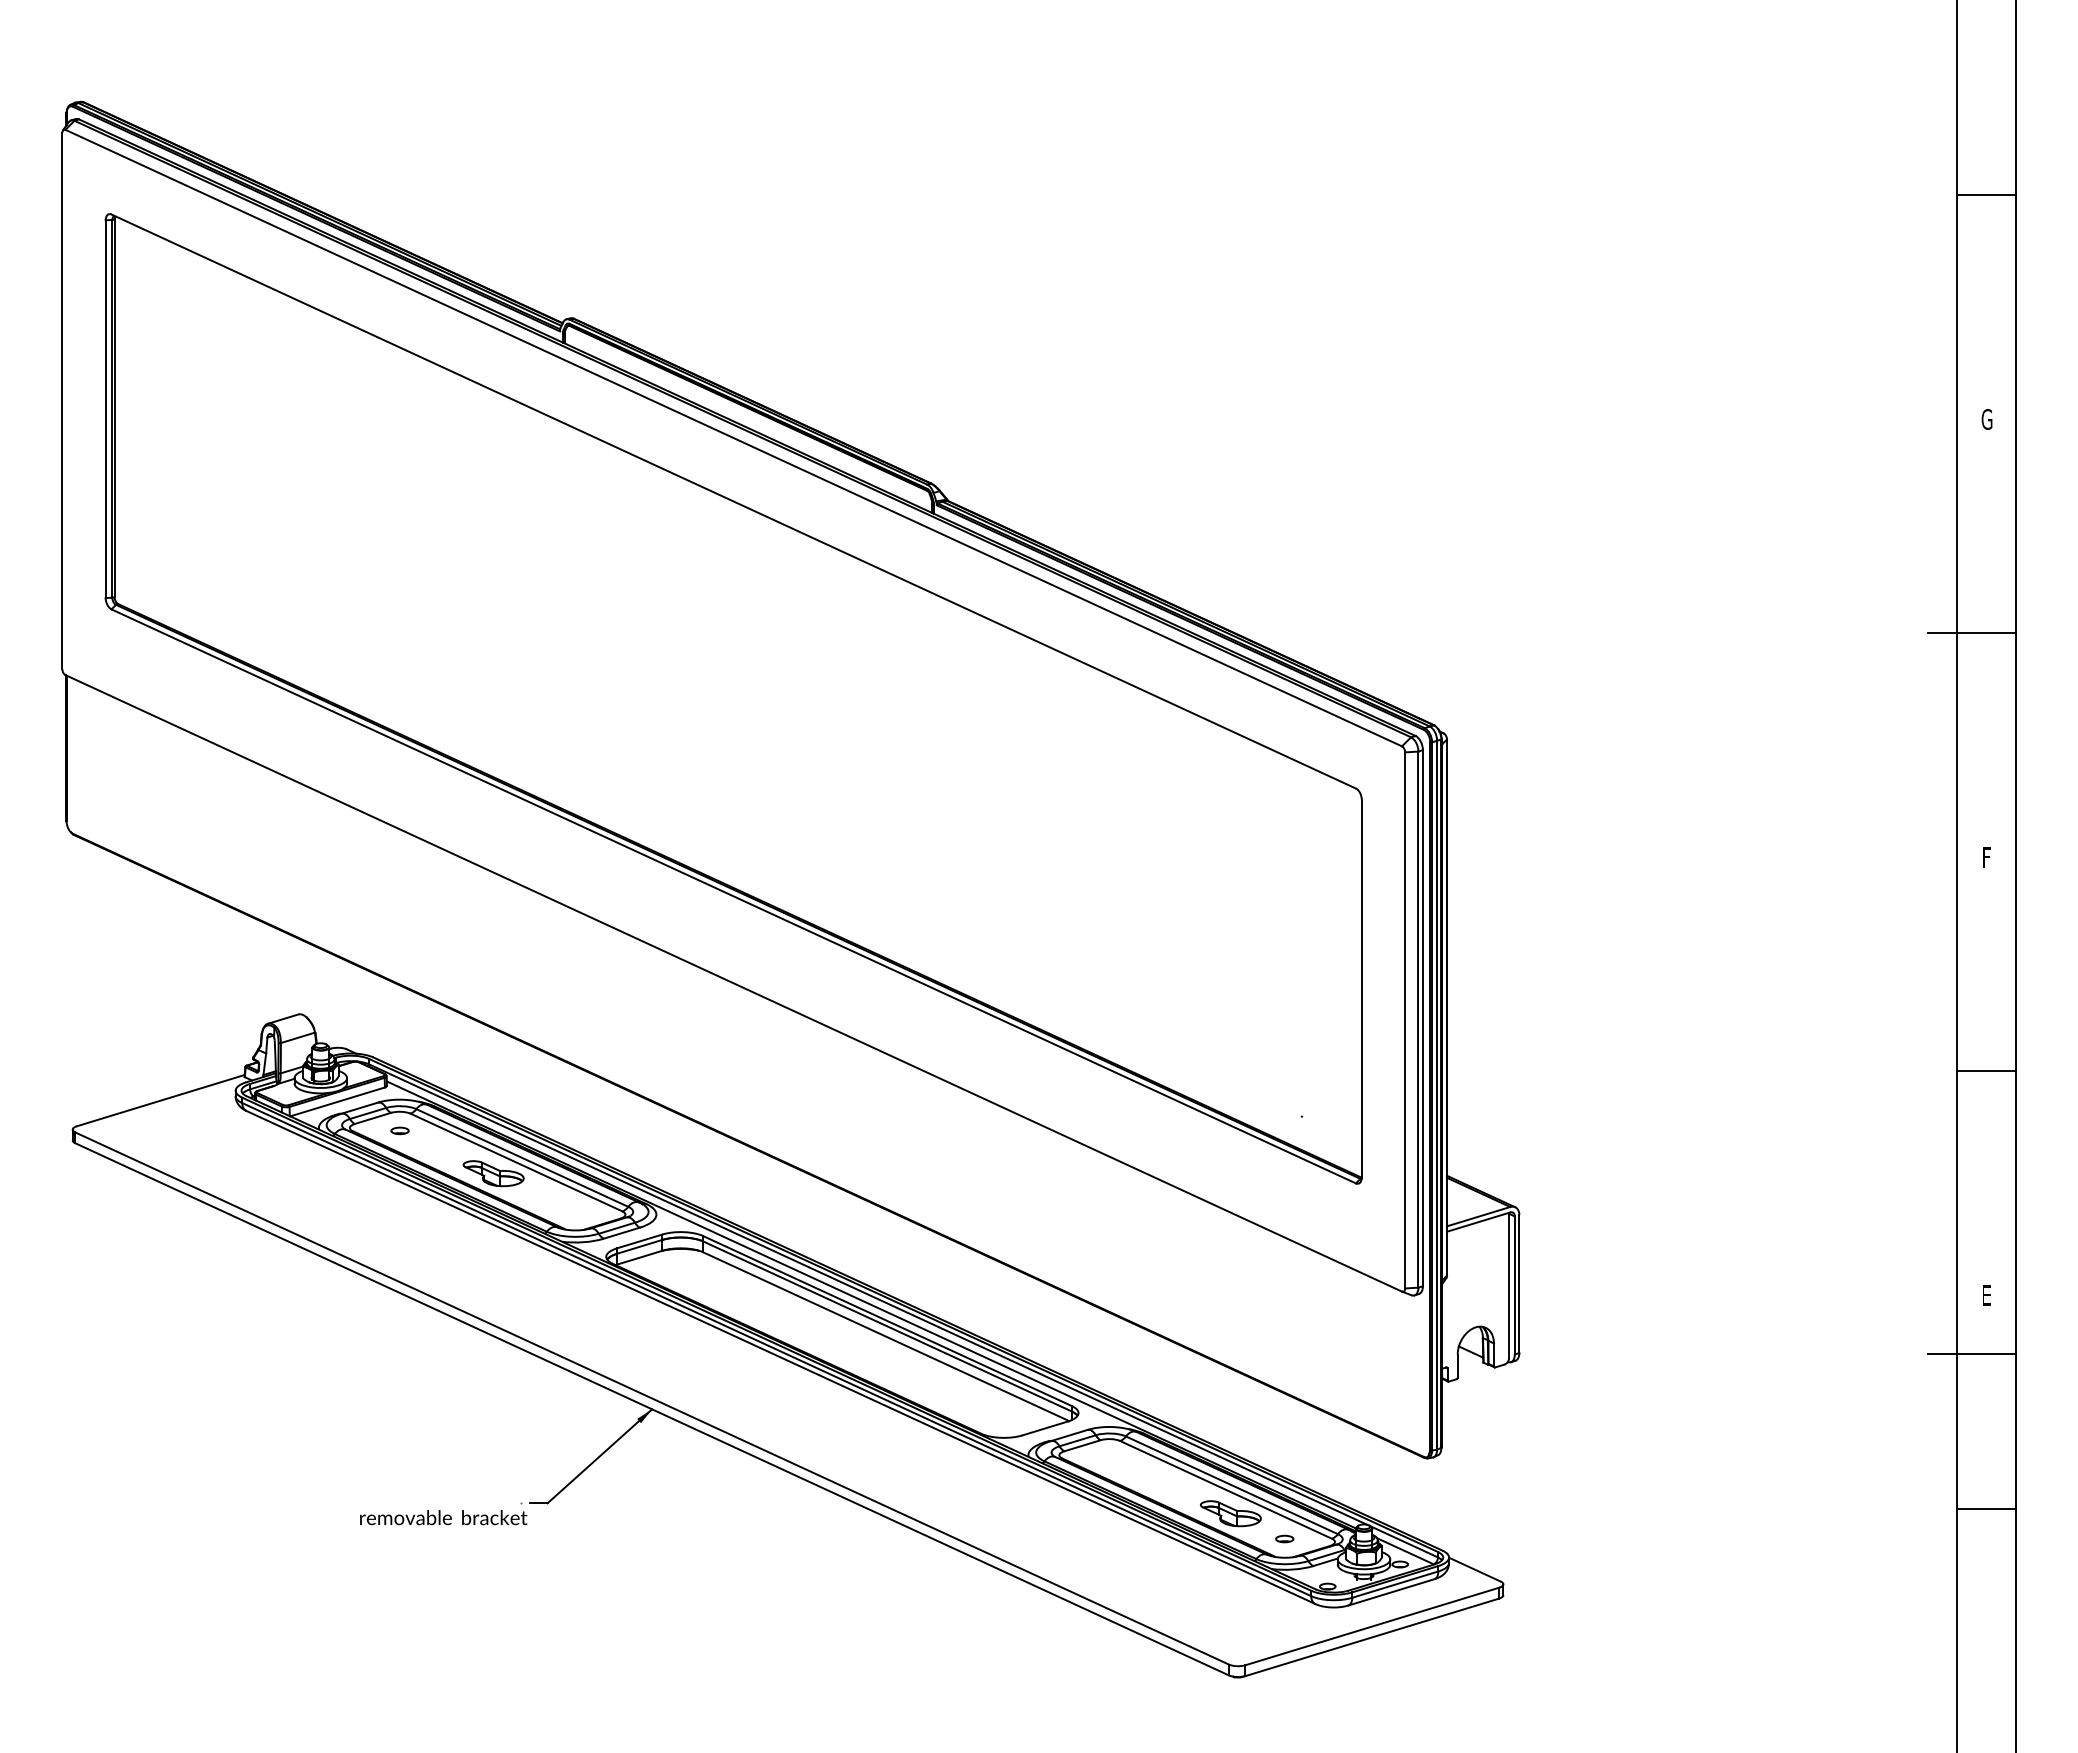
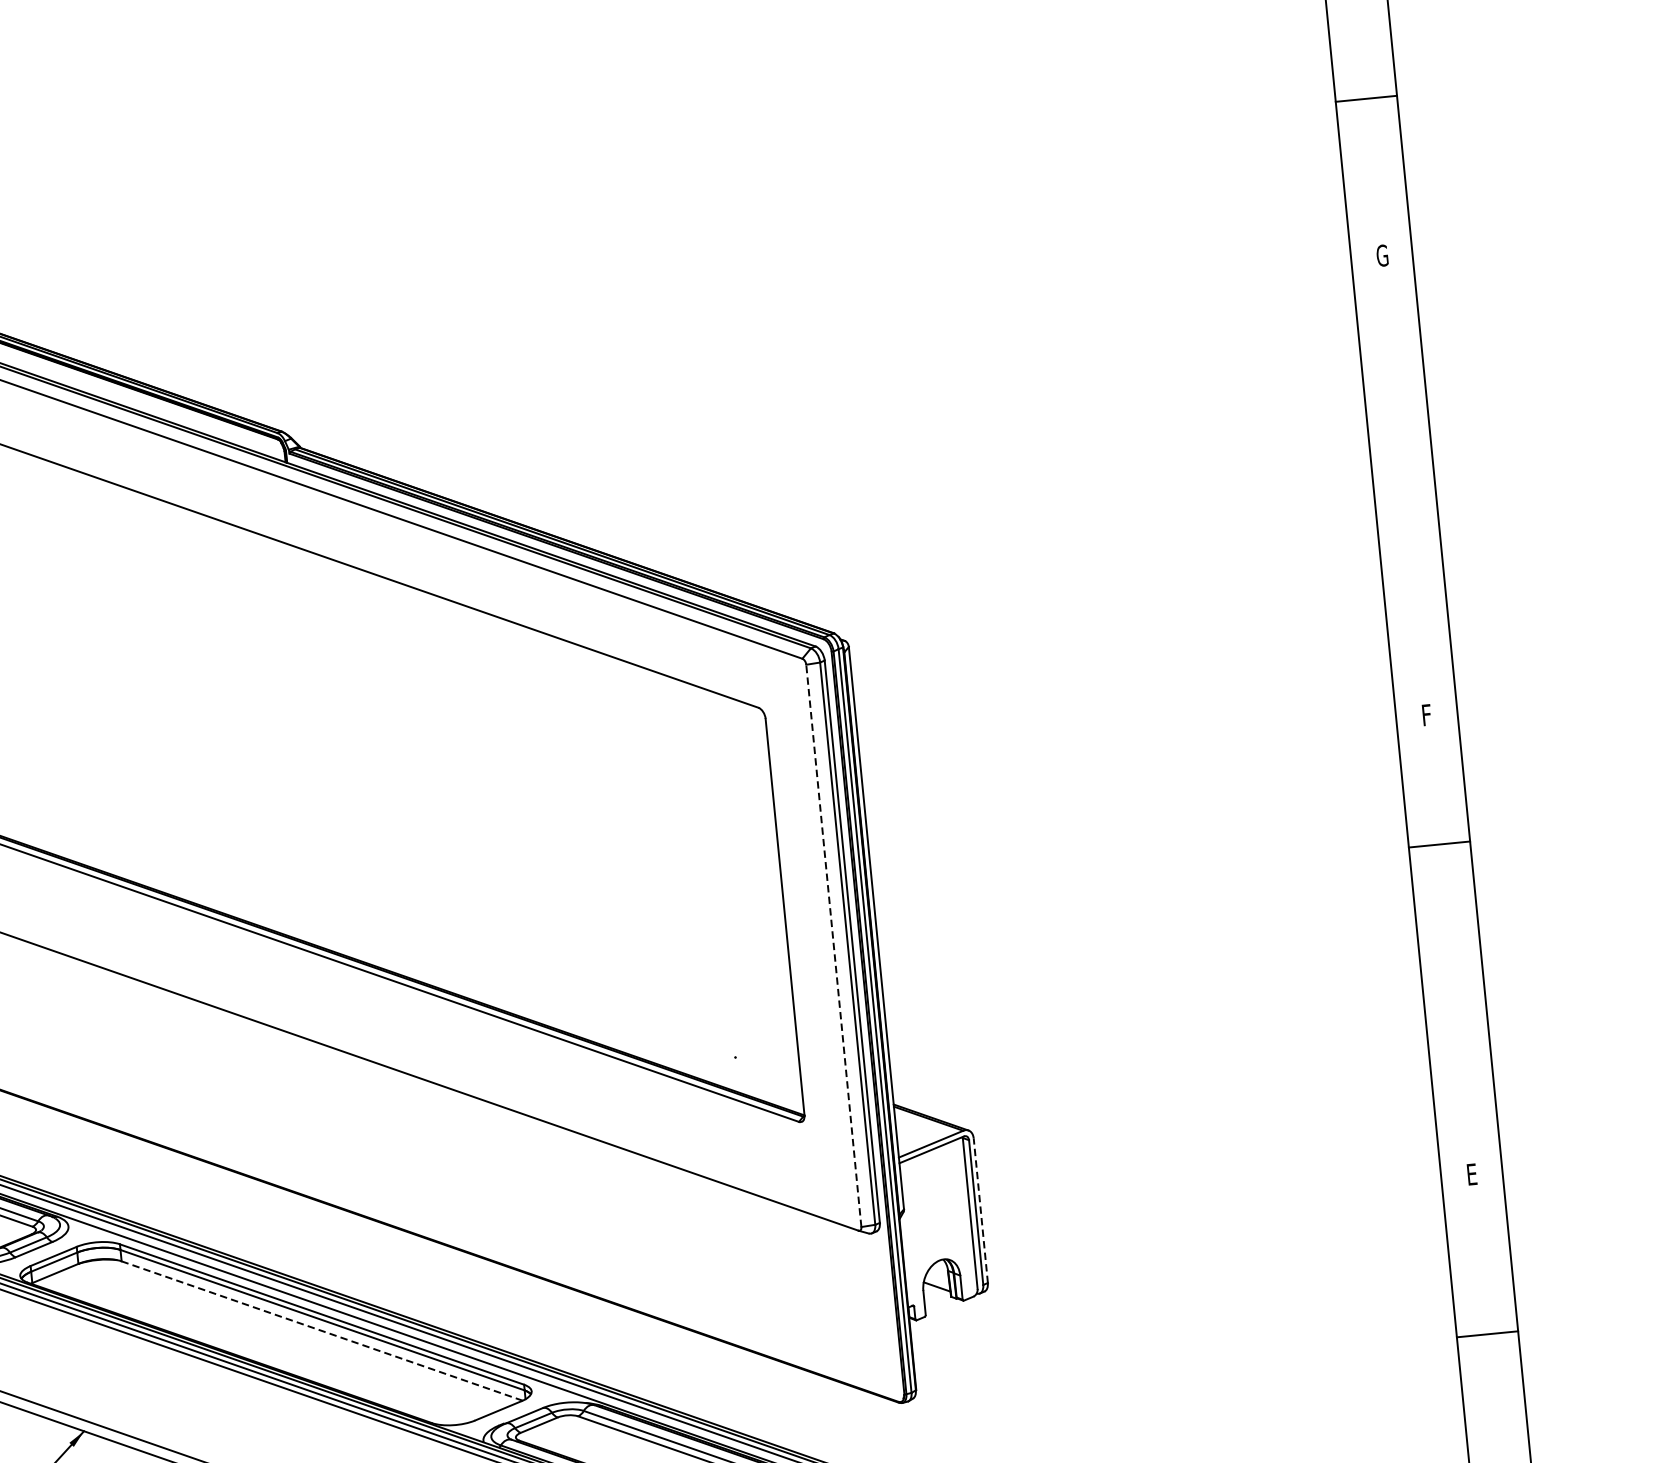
line: (1986, 194) -> (1366, 98), moved
line: (1971, 632) -> (1387, 480), removed
line: (1405, 1019) -> (834, 944), solid -> dashed
line: (1986, 1070) -> (1439, 844), moved
line: (1519, 1284) -> (980, 1211), solid -> dashed
line: (885, 1336) -> (321, 1330), solid -> dashed
line: (1971, 1353) -> (1462, 1237), removed
line: (1986, 1508) -> (1487, 1334), moved

